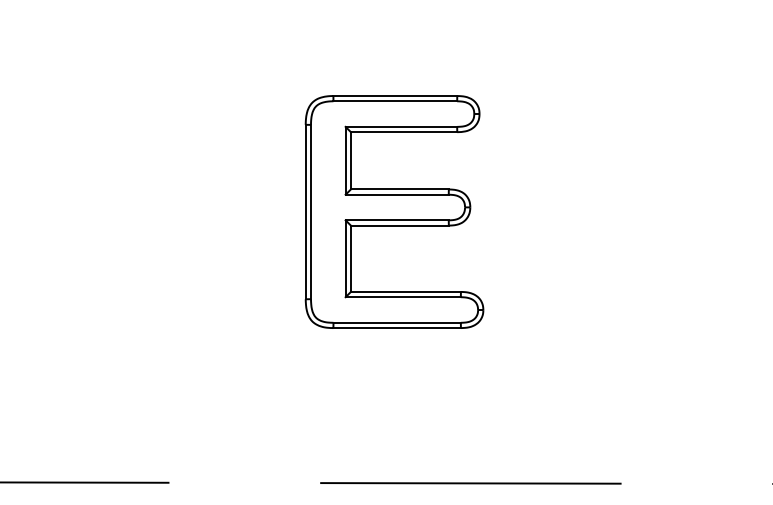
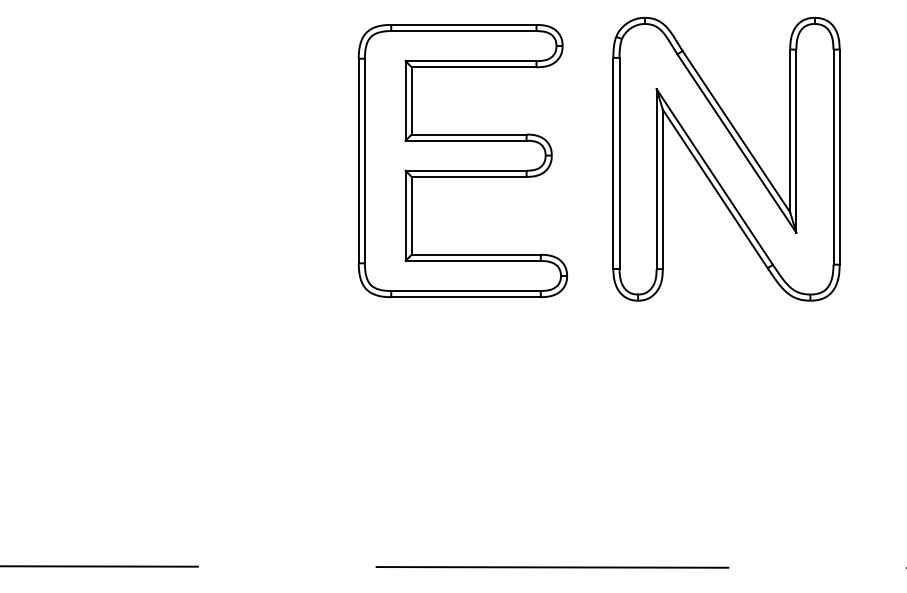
part: (618, 135) -> (725, 159), added
part: (394, 211) -> (462, 160), moved

